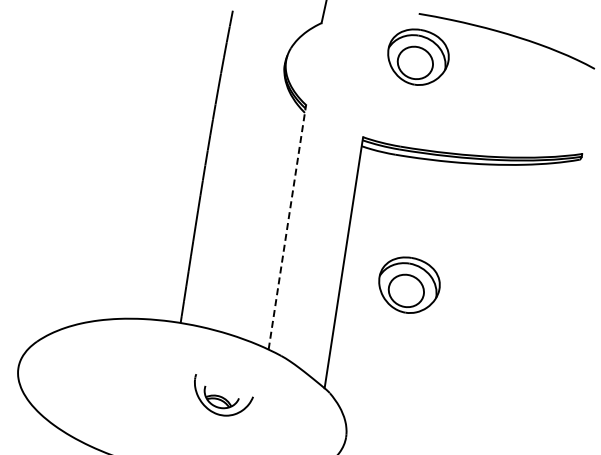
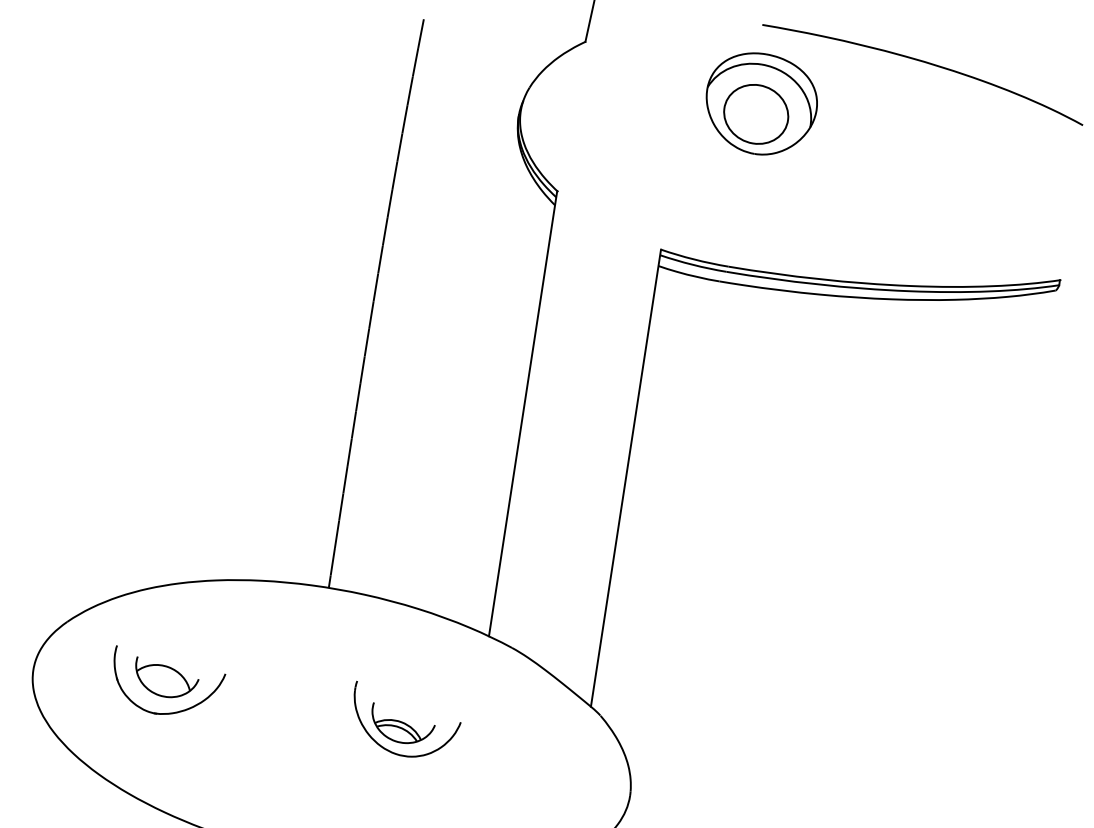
line: (287, 227) -> (523, 414), dashed -> solid
part: (409, 284) -> (745, 517), removed
part: (93, 373) -> (170, 679), added

